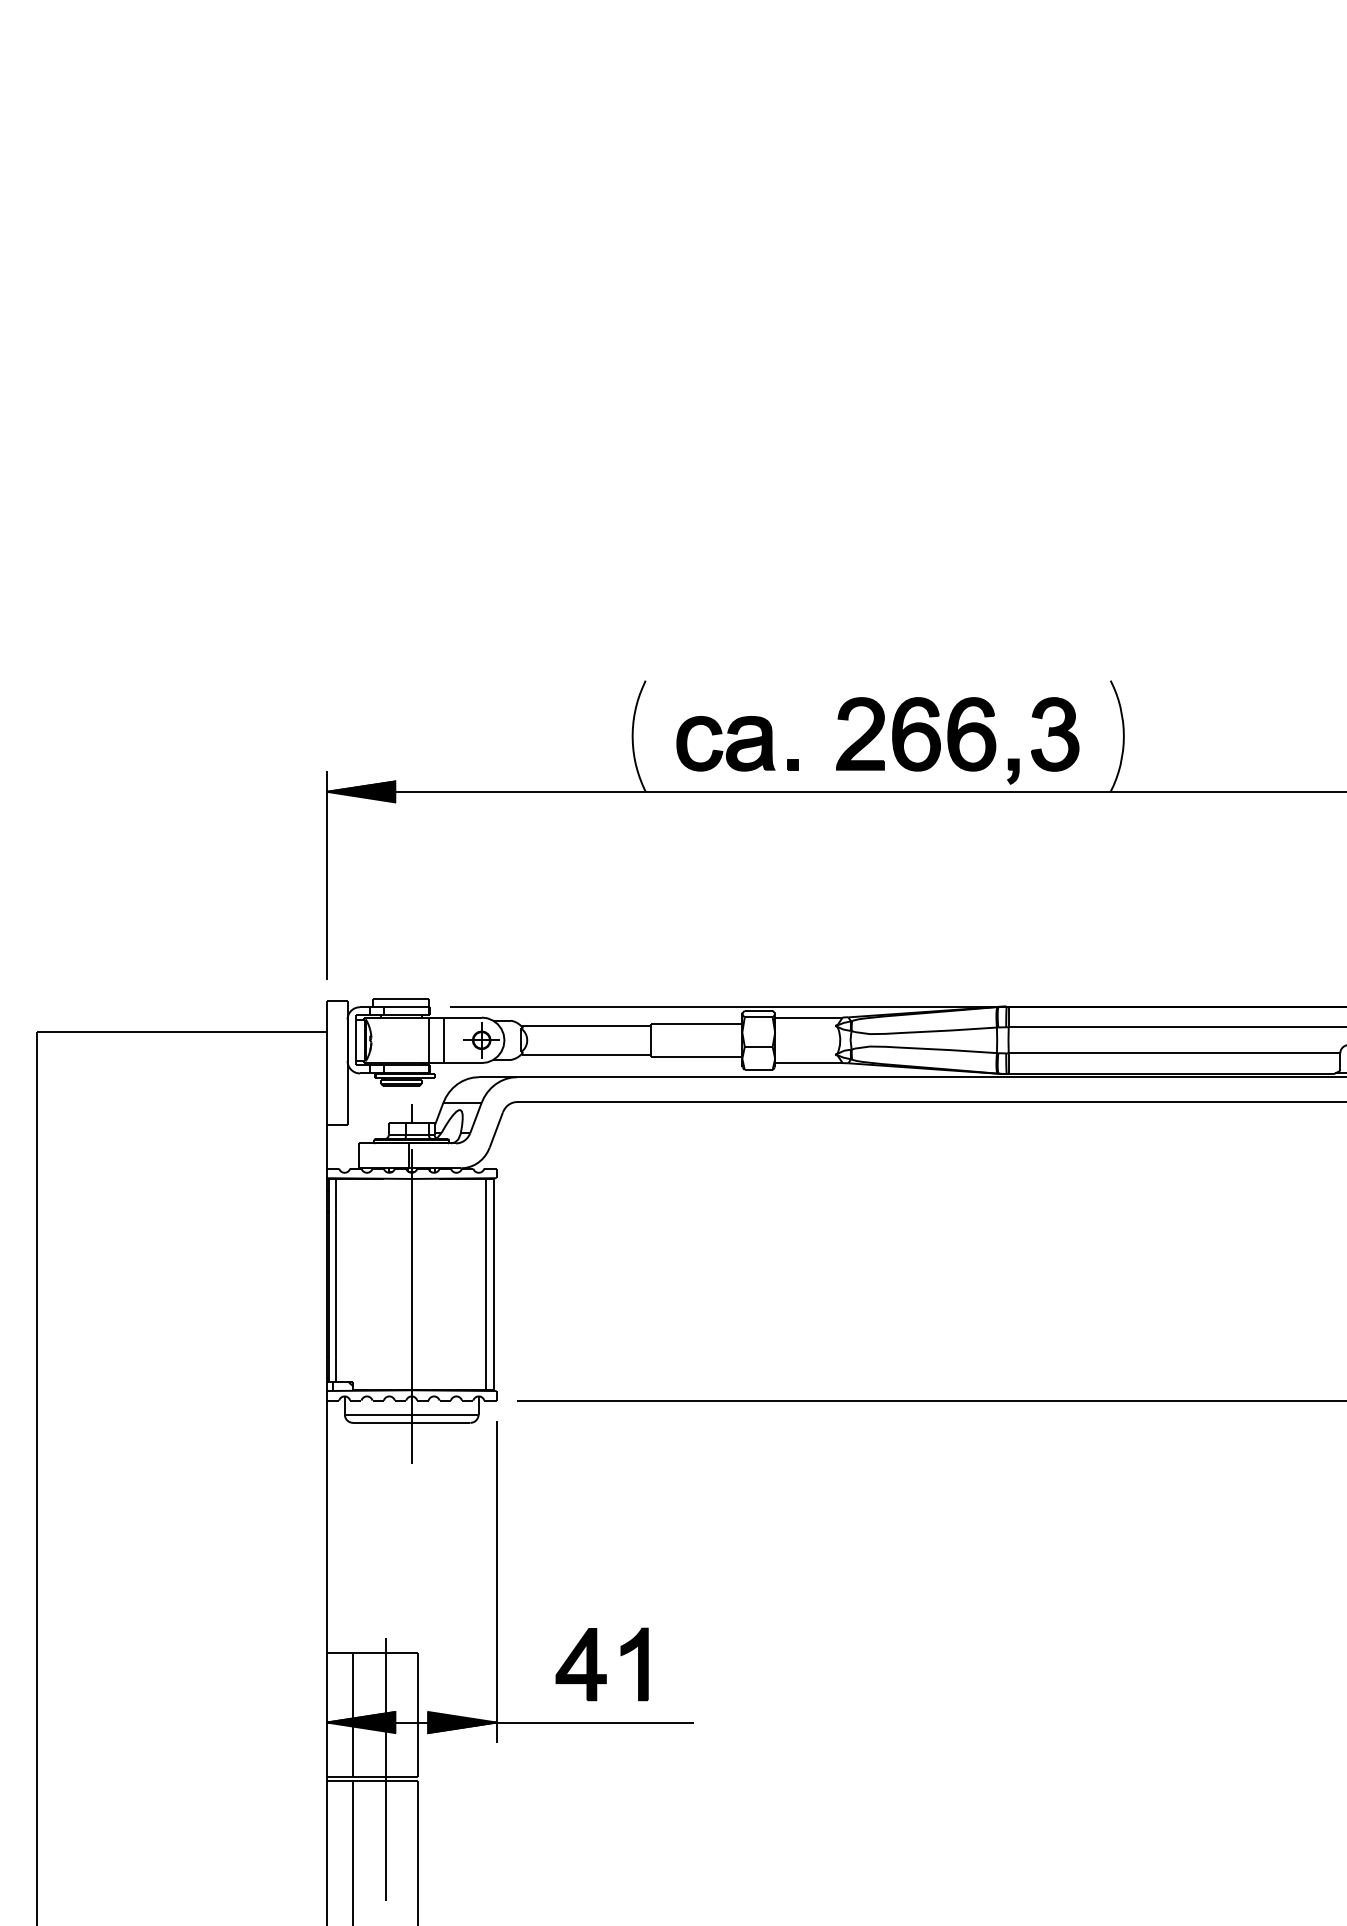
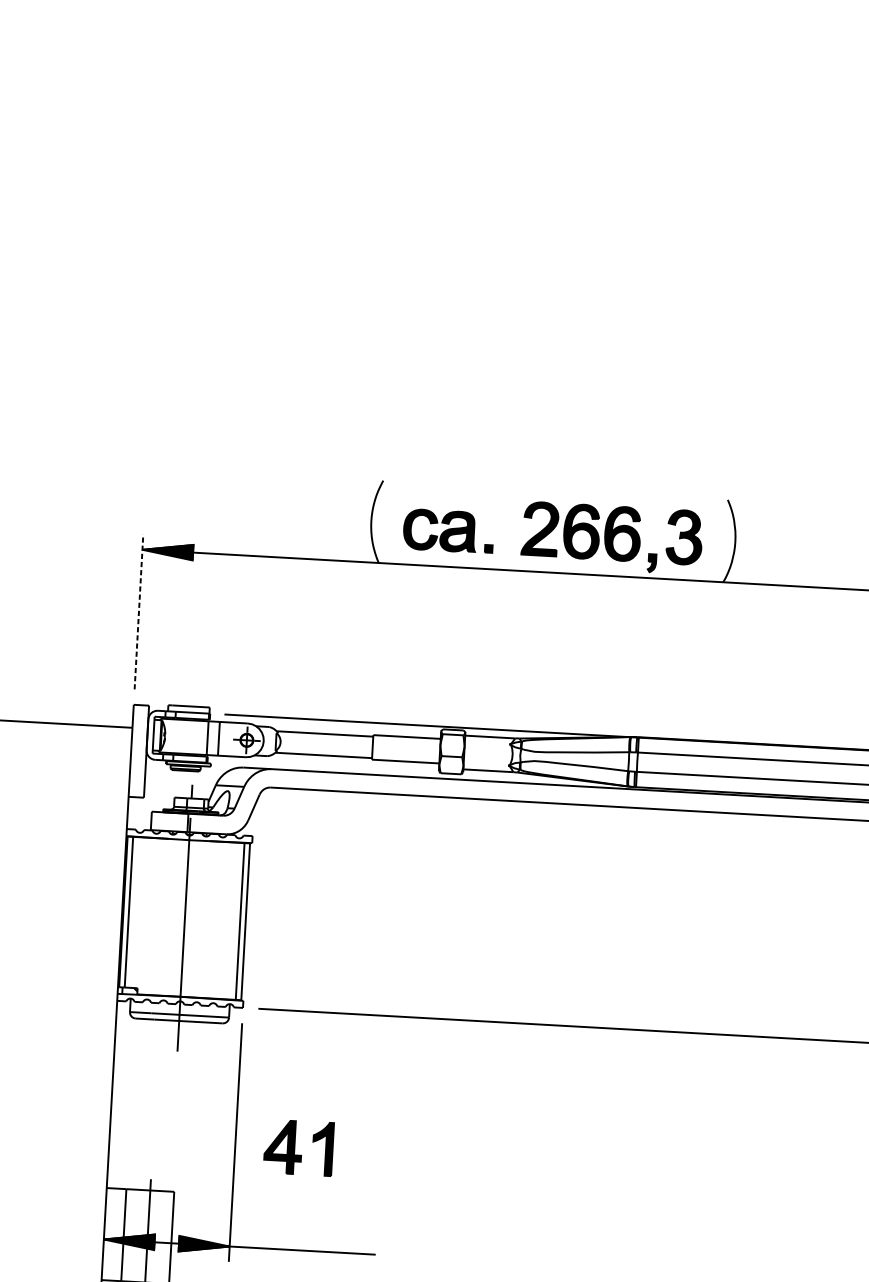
line: (326, 875) -> (138, 611), solid -> dashed
part: (601, 1664) -> (298, 1147), moved

